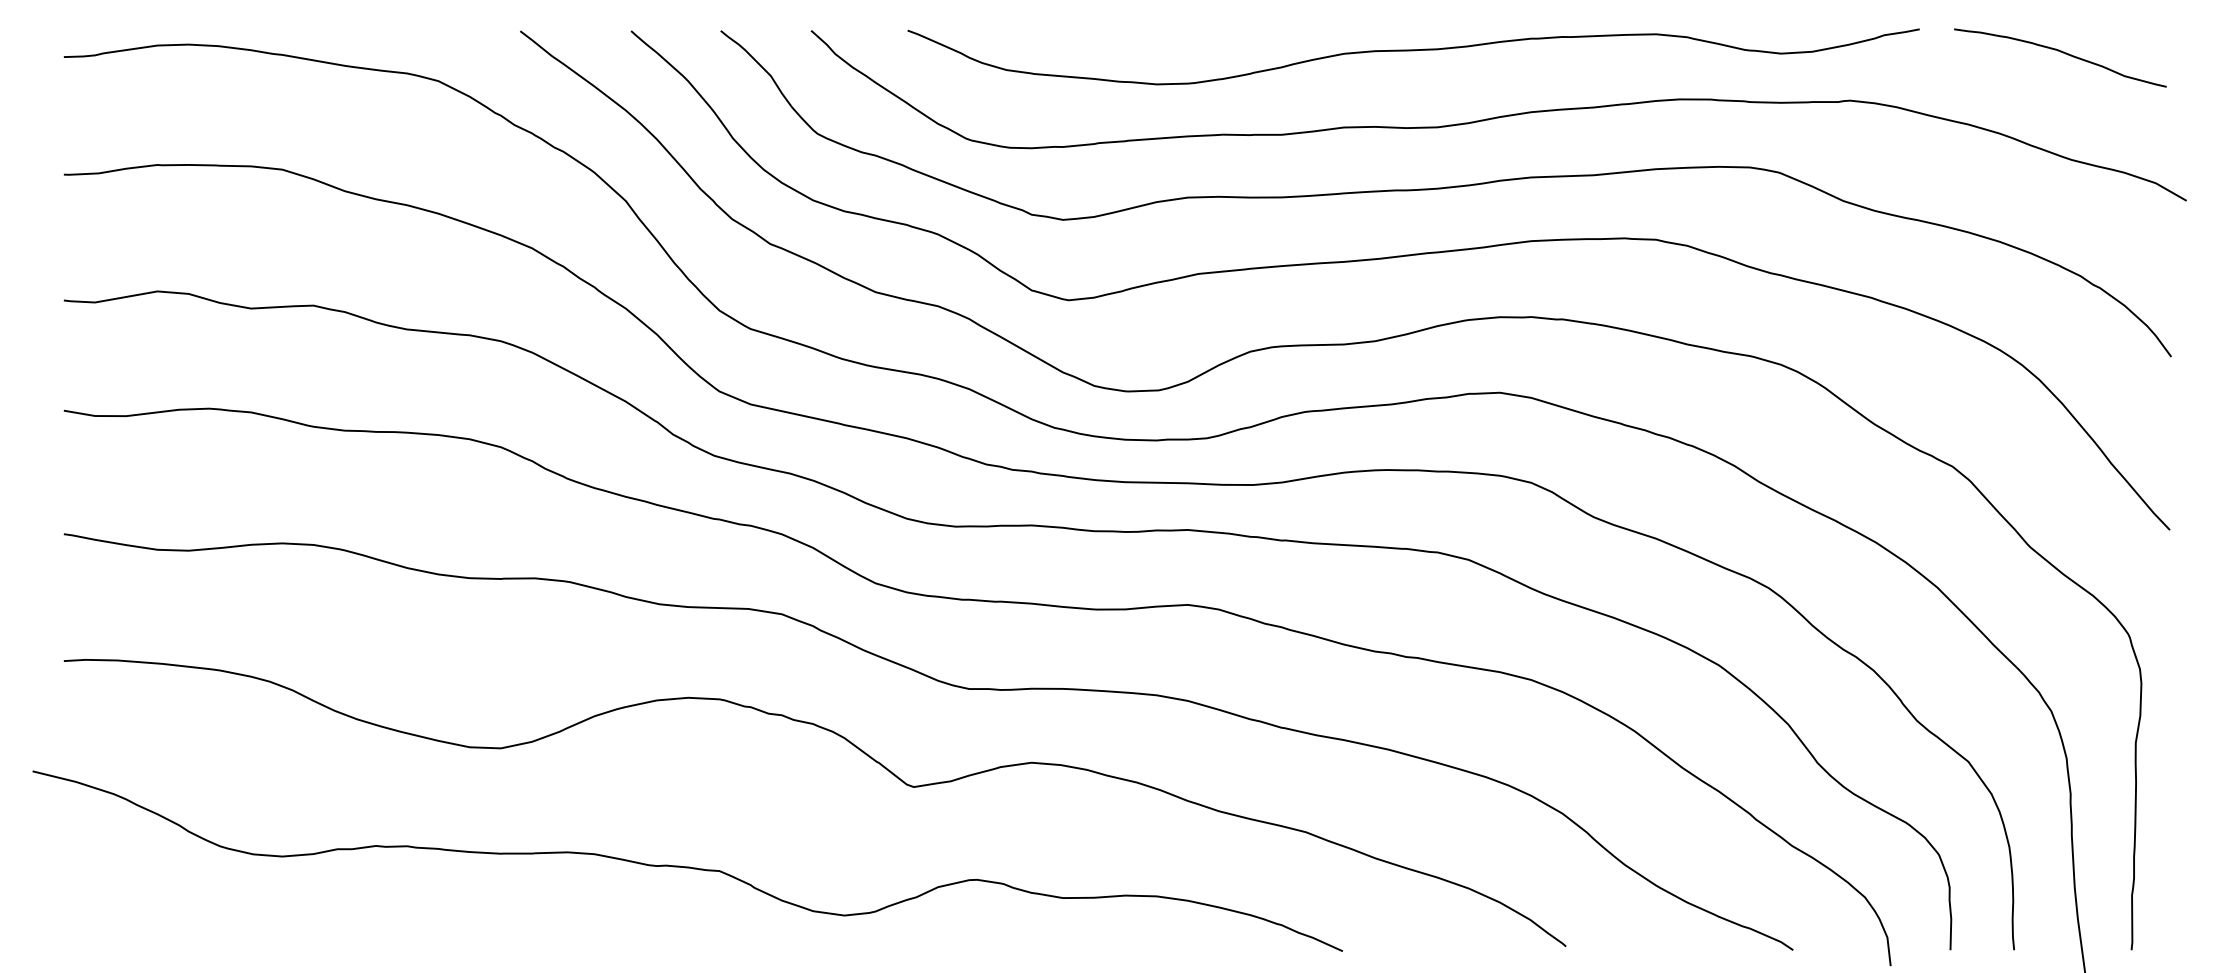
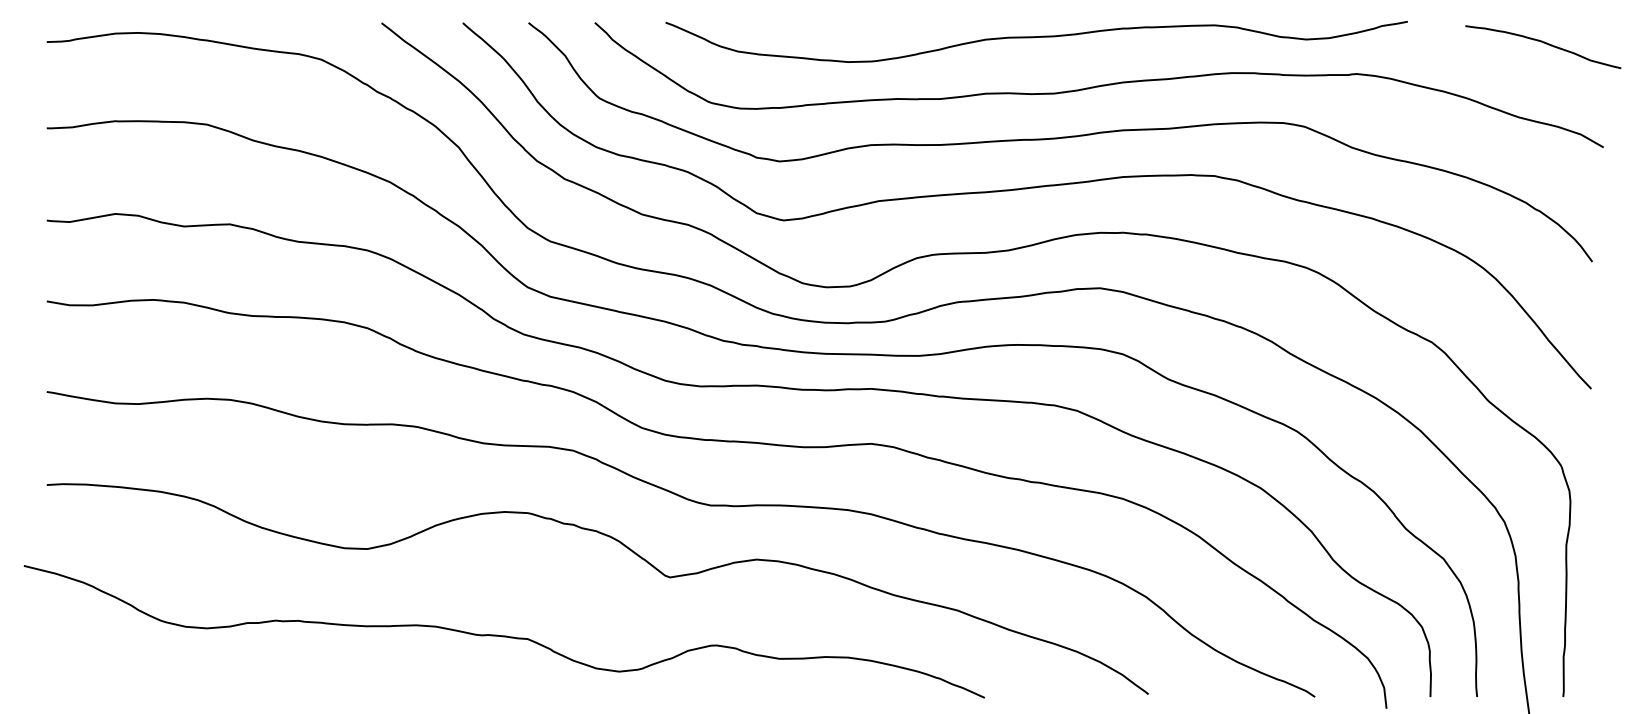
curve: (2062, 53) -> (1544, 43), moved

